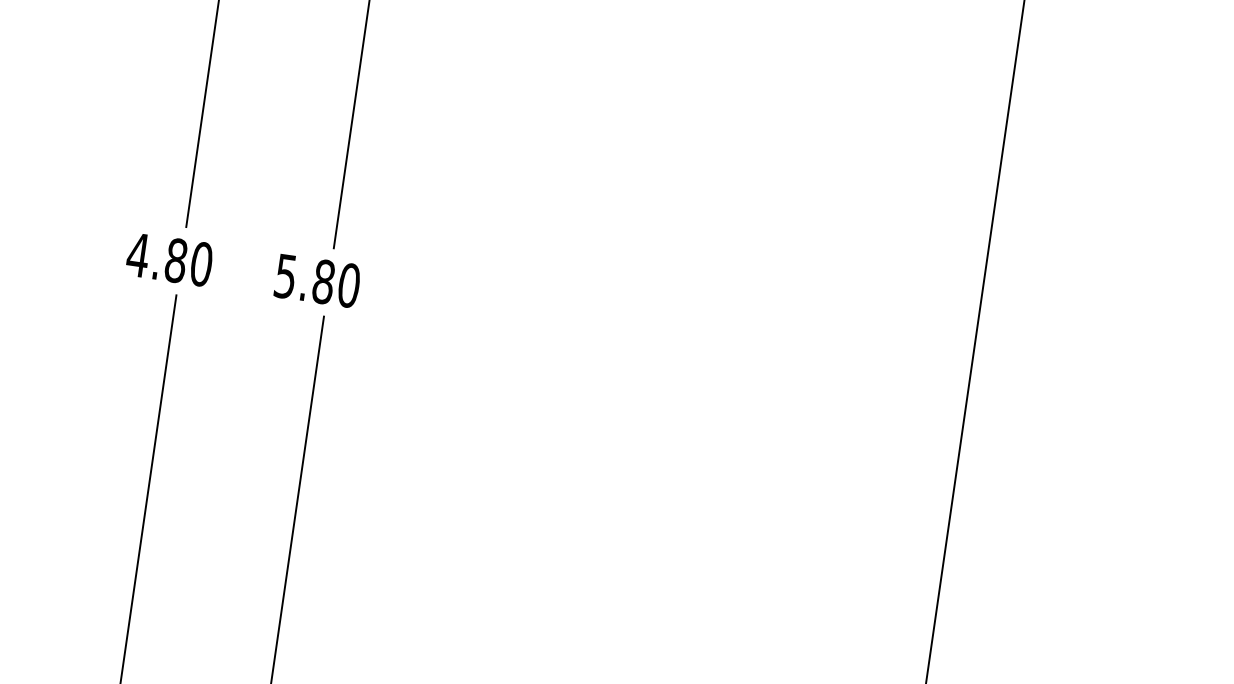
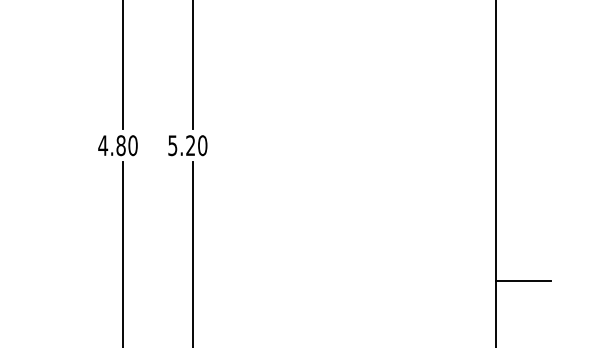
text: (323, 281) -> (190, 145), 5.80 -> 5.20
line: (987, 669) -> (523, 280), added

